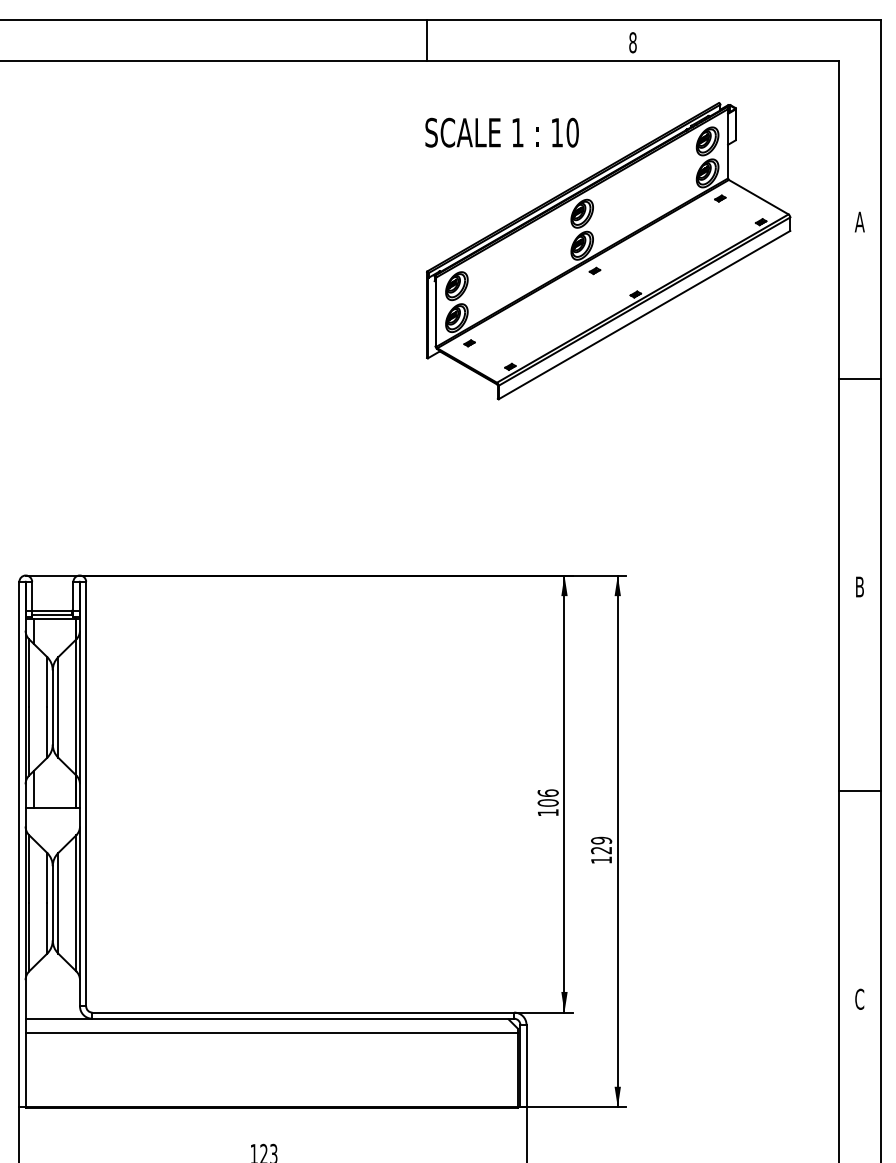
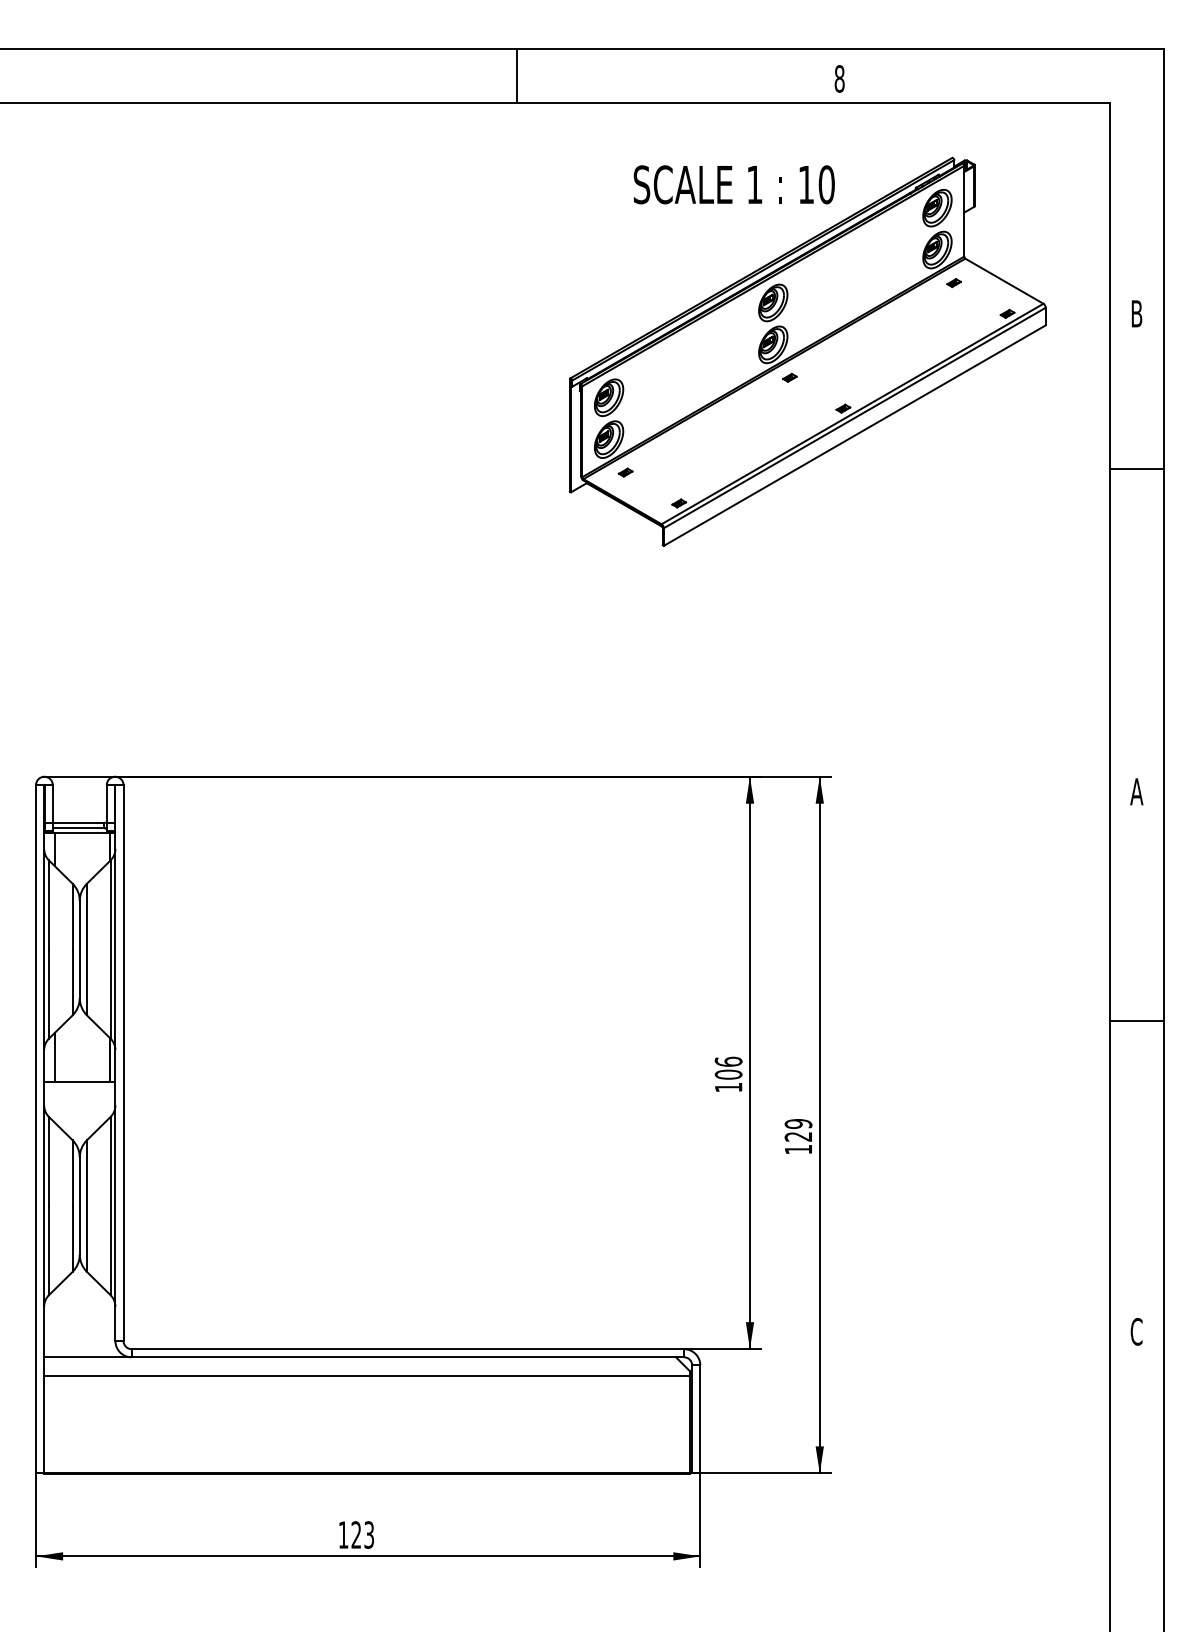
line: (426, 40) -> (516, 75), moved
text: (501, 132) -> (733, 184), moved
text: (859, 221) -> (1136, 313), A -> B
line: (859, 378) -> (1136, 468), moved
text: (859, 586) -> (1136, 791), B -> A
line: (859, 790) -> (1136, 1020), moved

